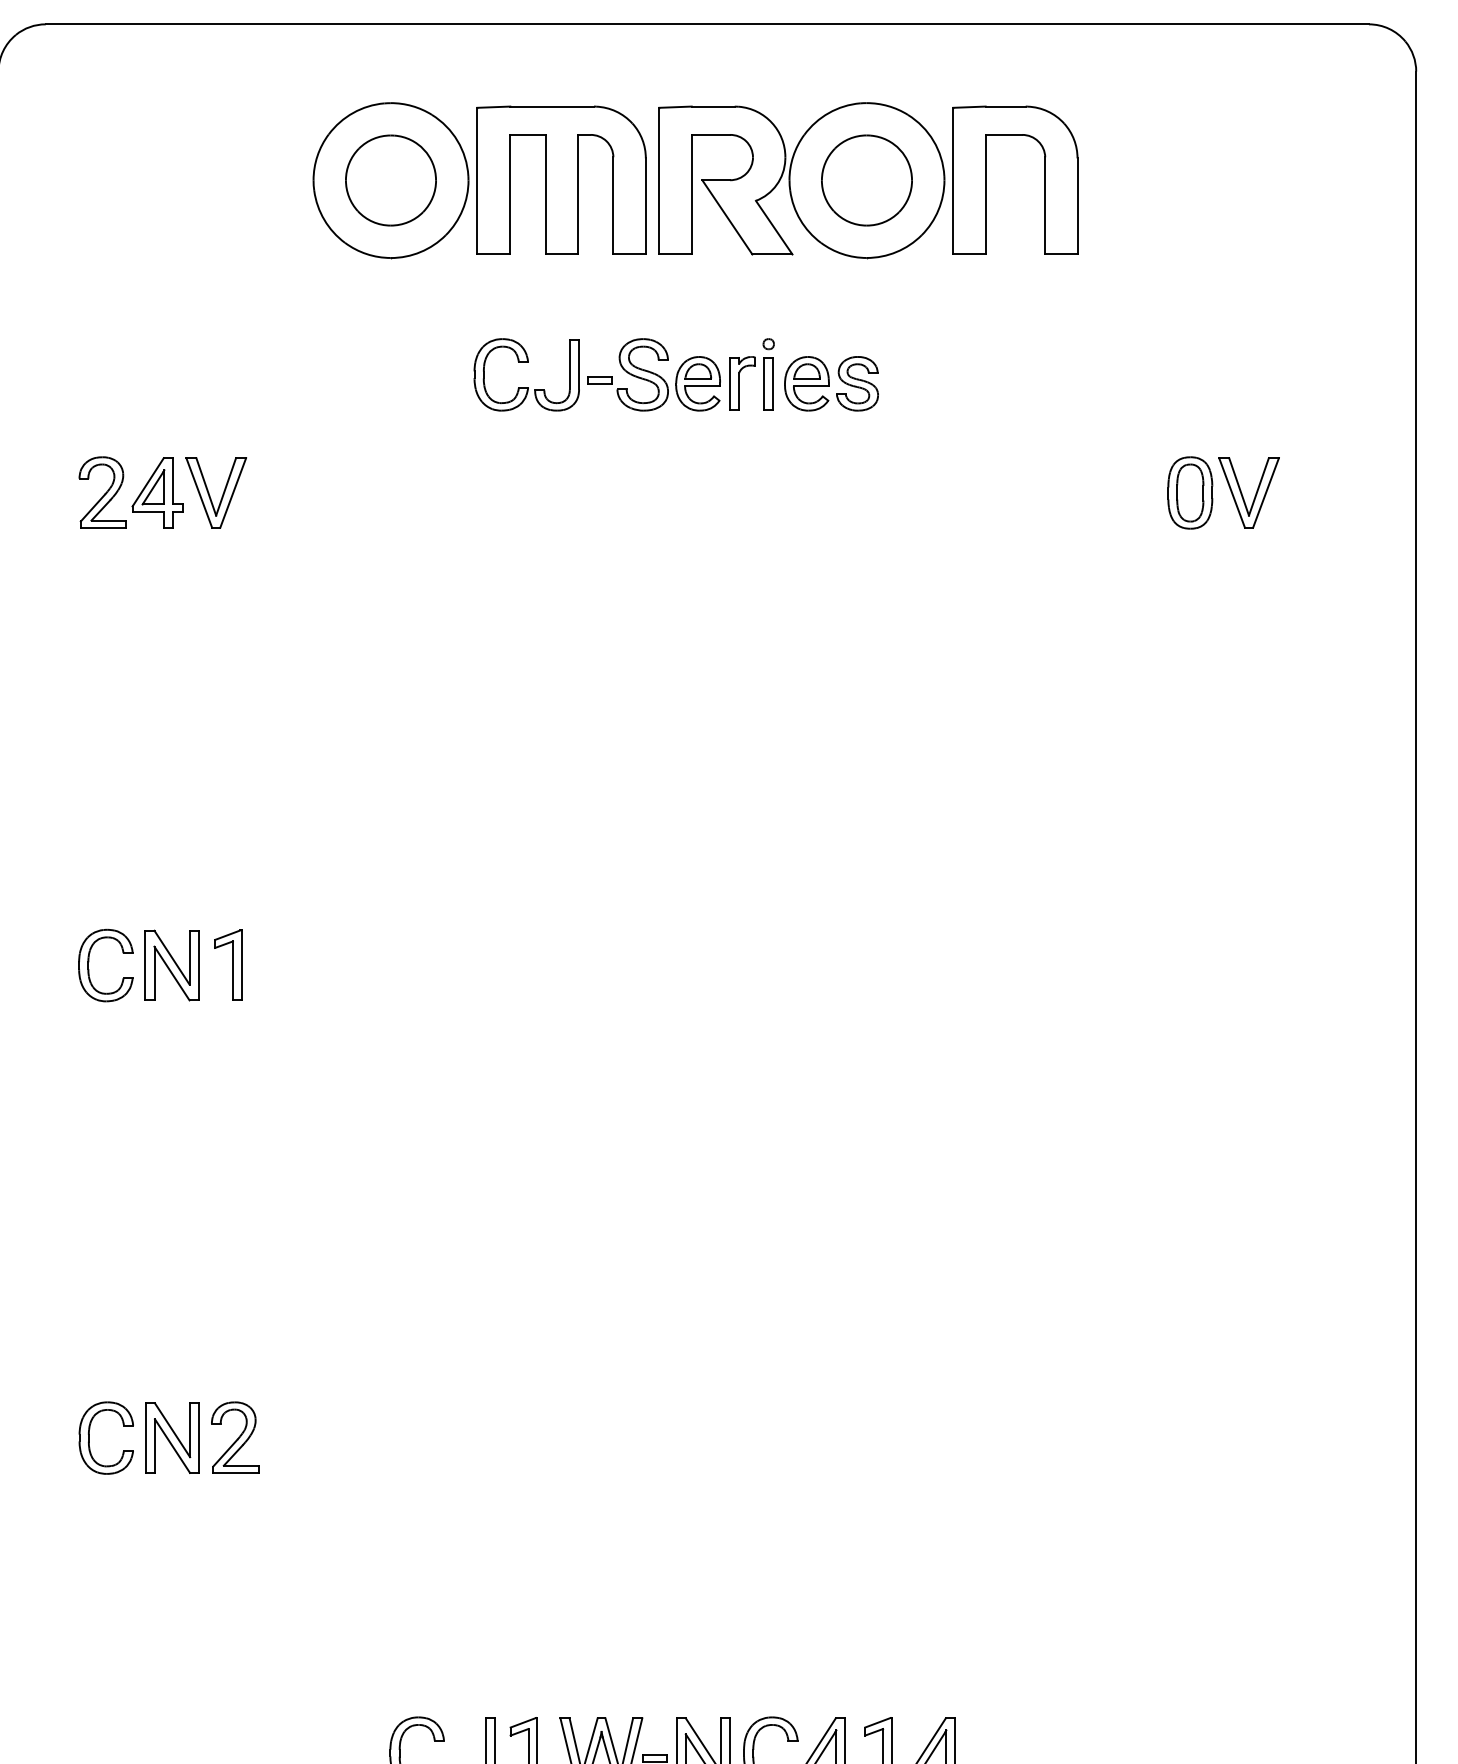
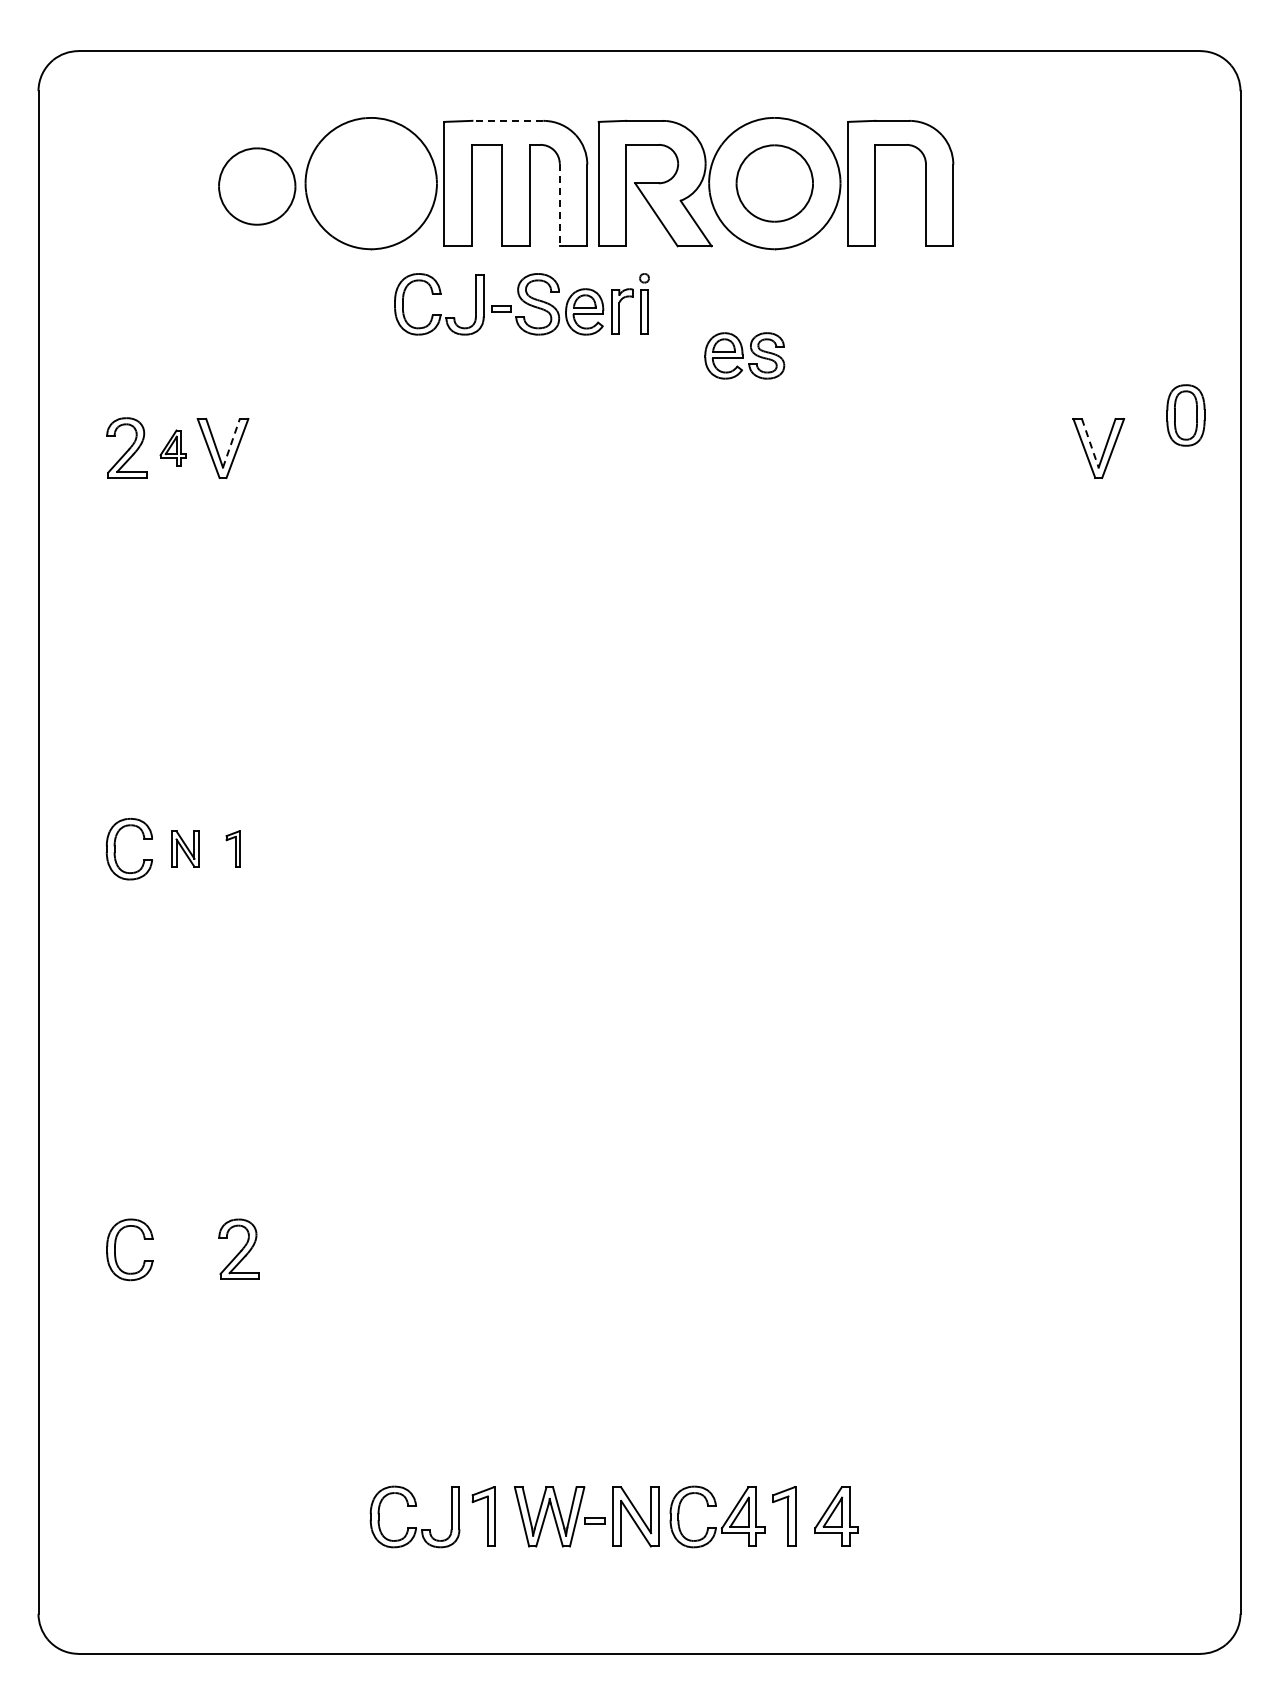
line: (551, 106) -> (507, 120), solid -> dashed
part: (391, 180) -> (257, 186), moved
line: (613, 206) -> (559, 205), solid -> dashed
part: (623, 375) -> (521, 304), moved
line: (226, 487) -> (231, 443), solid -> dashed
line: (1239, 487) -> (1090, 443), solid -> dashed
part: (157, 491) -> (173, 447), size x0.6
part: (1189, 493) -> (1185, 415), moved
part: (171, 964) -> (185, 848), size x0.6
part: (228, 964) -> (233, 848), size x0.6
part: (171, 1437) -> (185, 1249), removed

